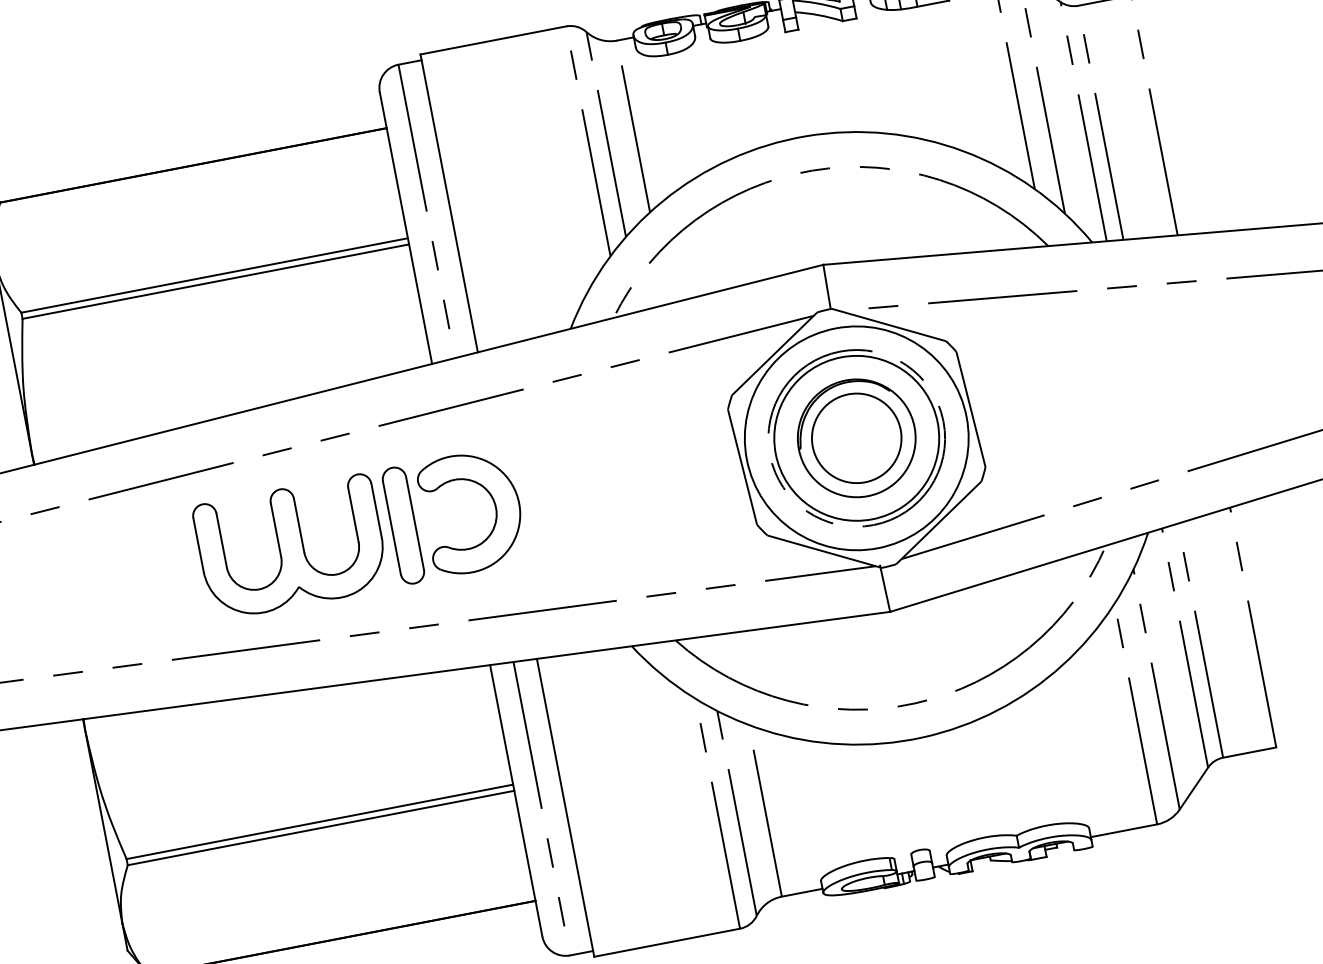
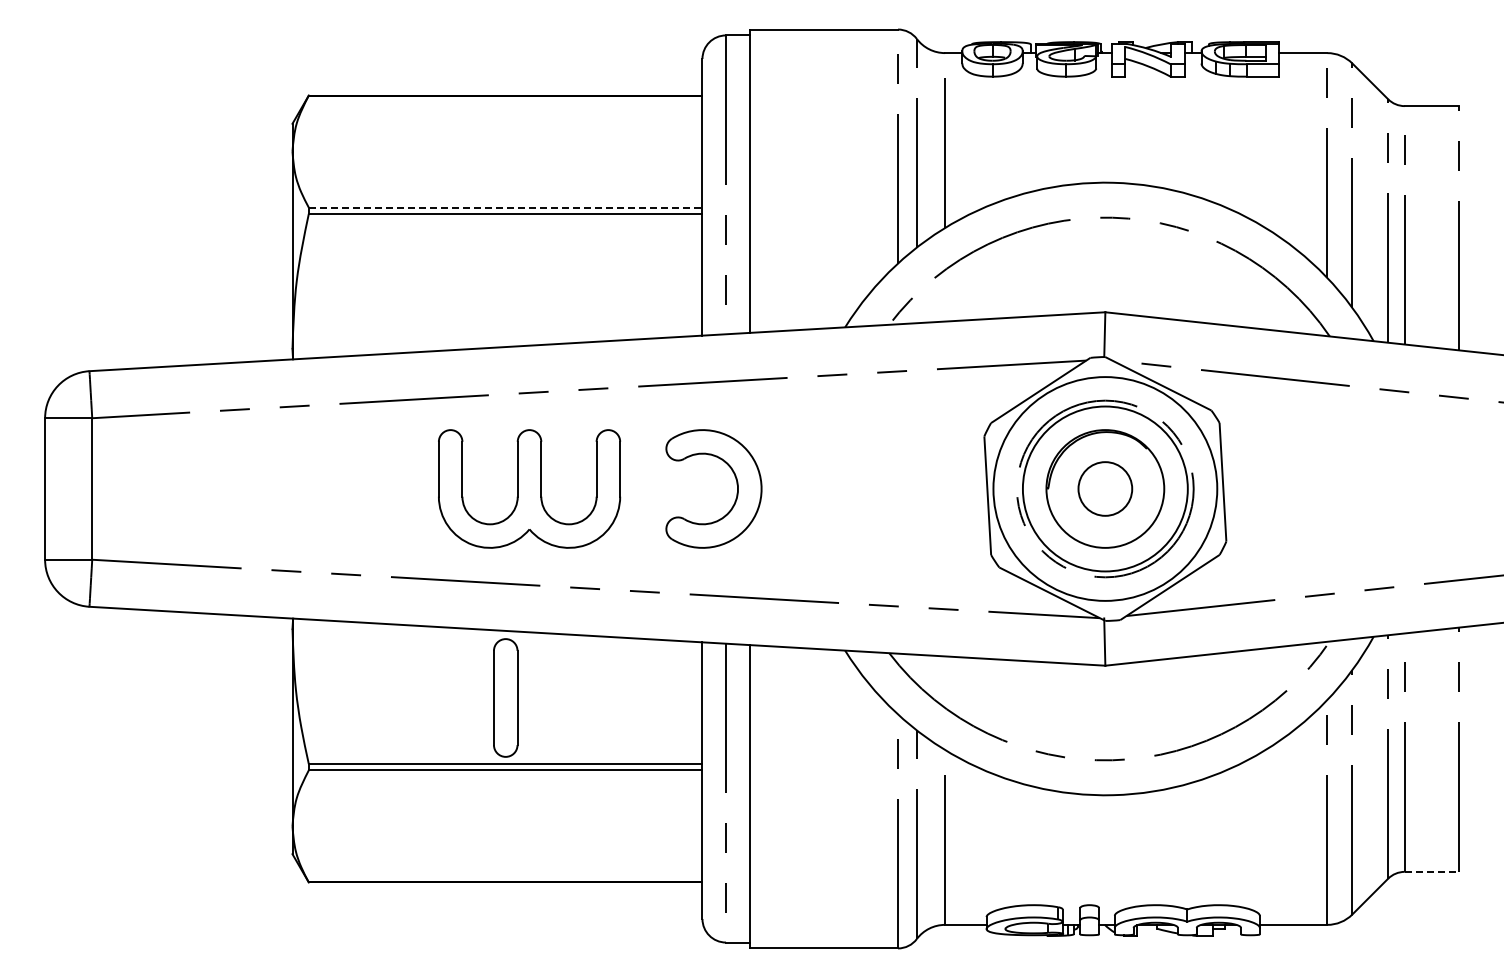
line: (214, 275) -> (505, 207), solid -> dashed
circle: (856, 437) -> (1105, 488), size x0.6
part: (403, 525) -> (505, 697), moved
line: (1250, 752) -> (1432, 871), solid -> dashed

